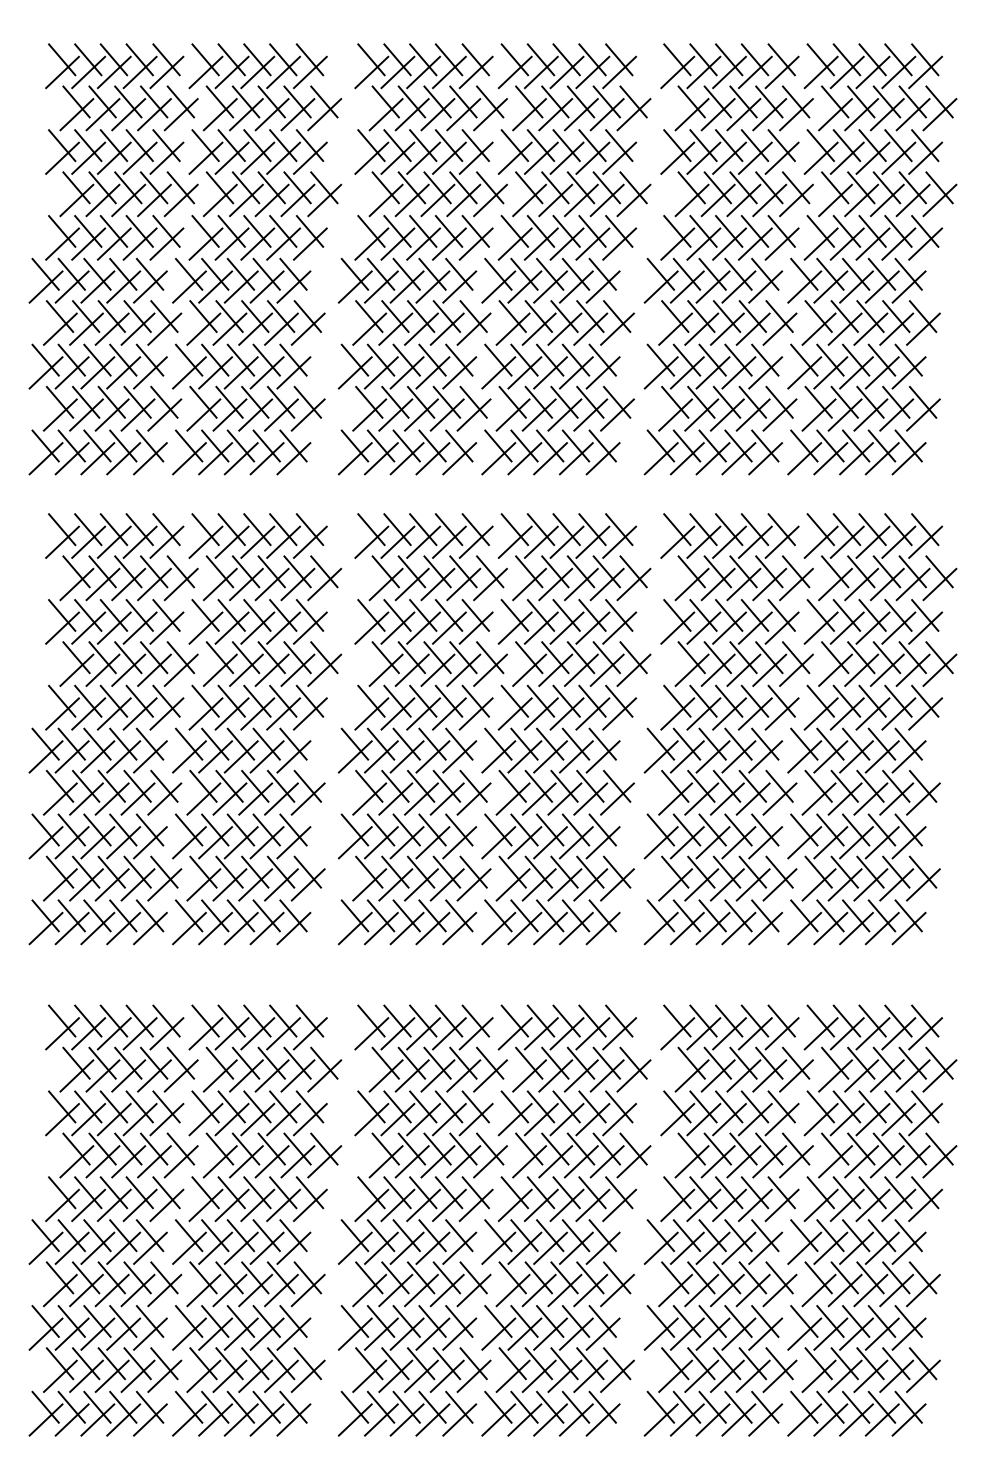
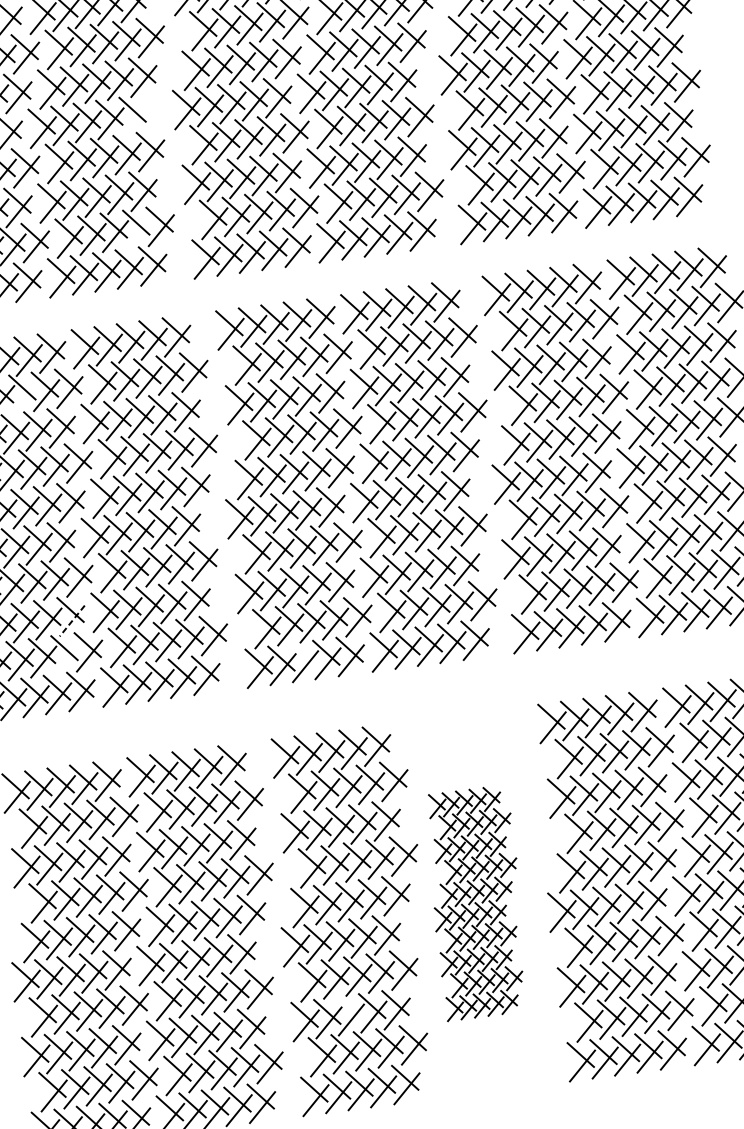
line: (293, 286) -> (133, 120), removed
line: (281, 414) -> (138, 233), removed
line: (128, 584) -> (23, 398), removed
line: (150, 842) -> (72, 620), solid -> dashed
line: (137, 884) -> (65, 658), removed
line: (406, 915) -> (303, 655), removed
part: (566, 1220) -> (477, 902), size x0.6
line: (406, 1321) -> (349, 1009), removed

